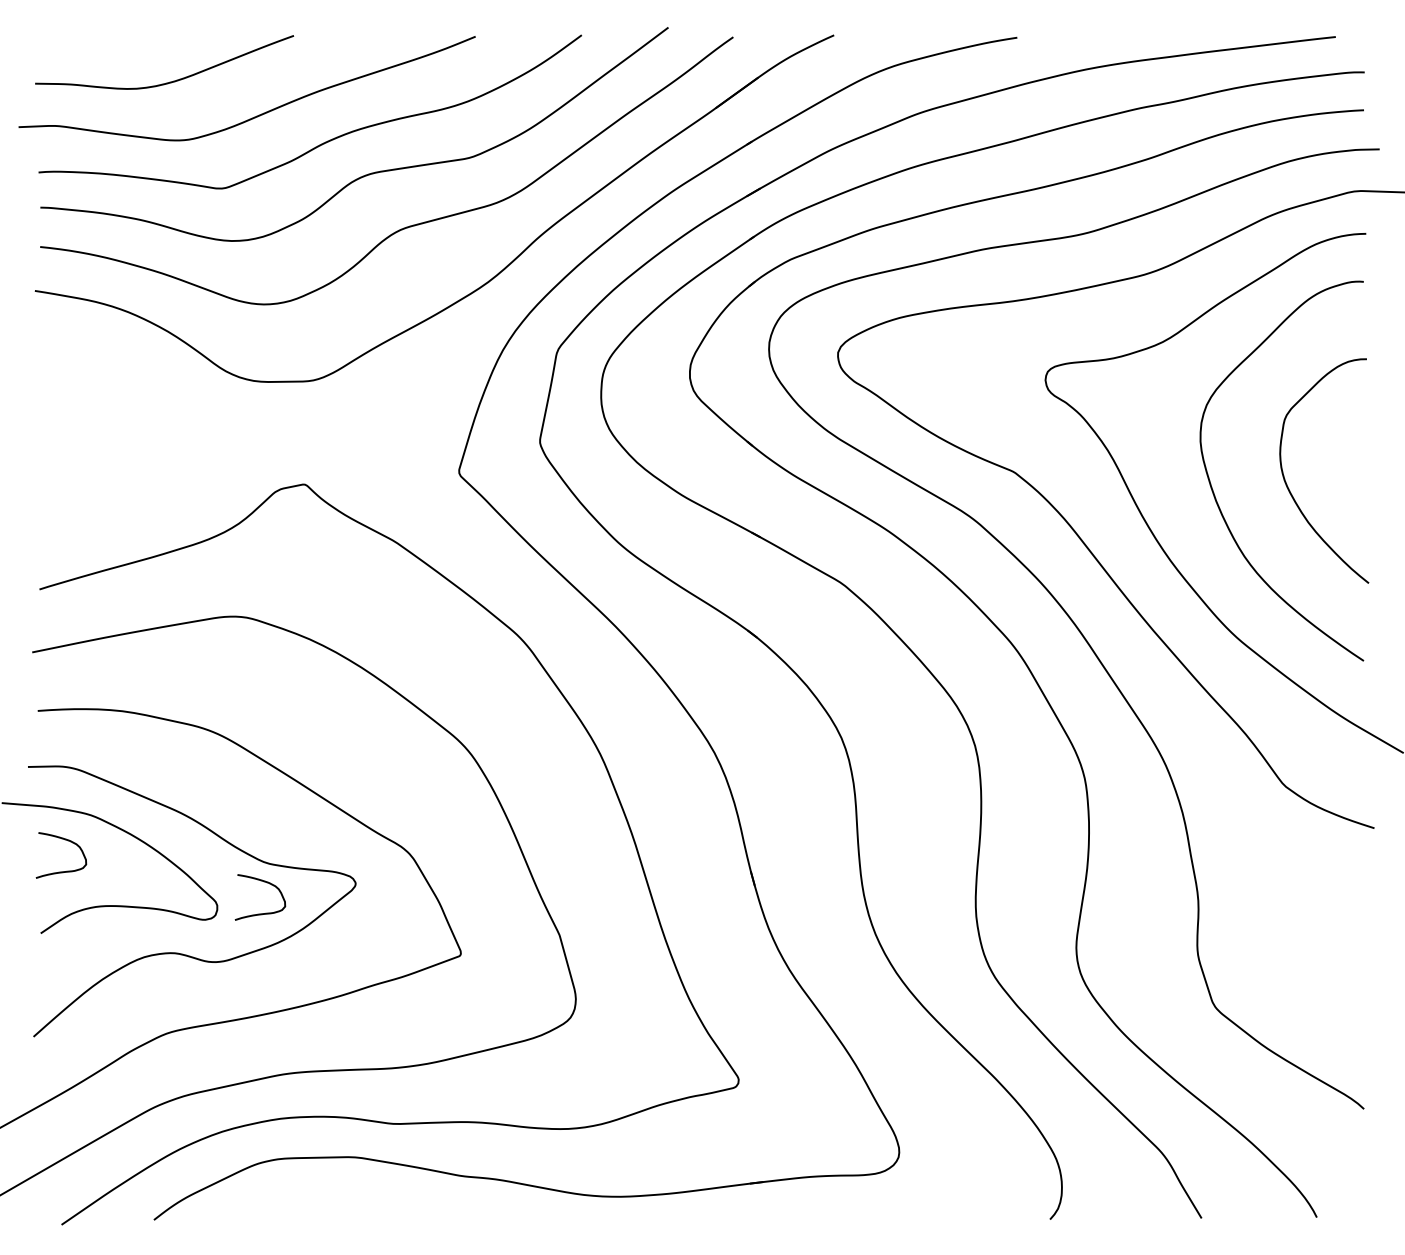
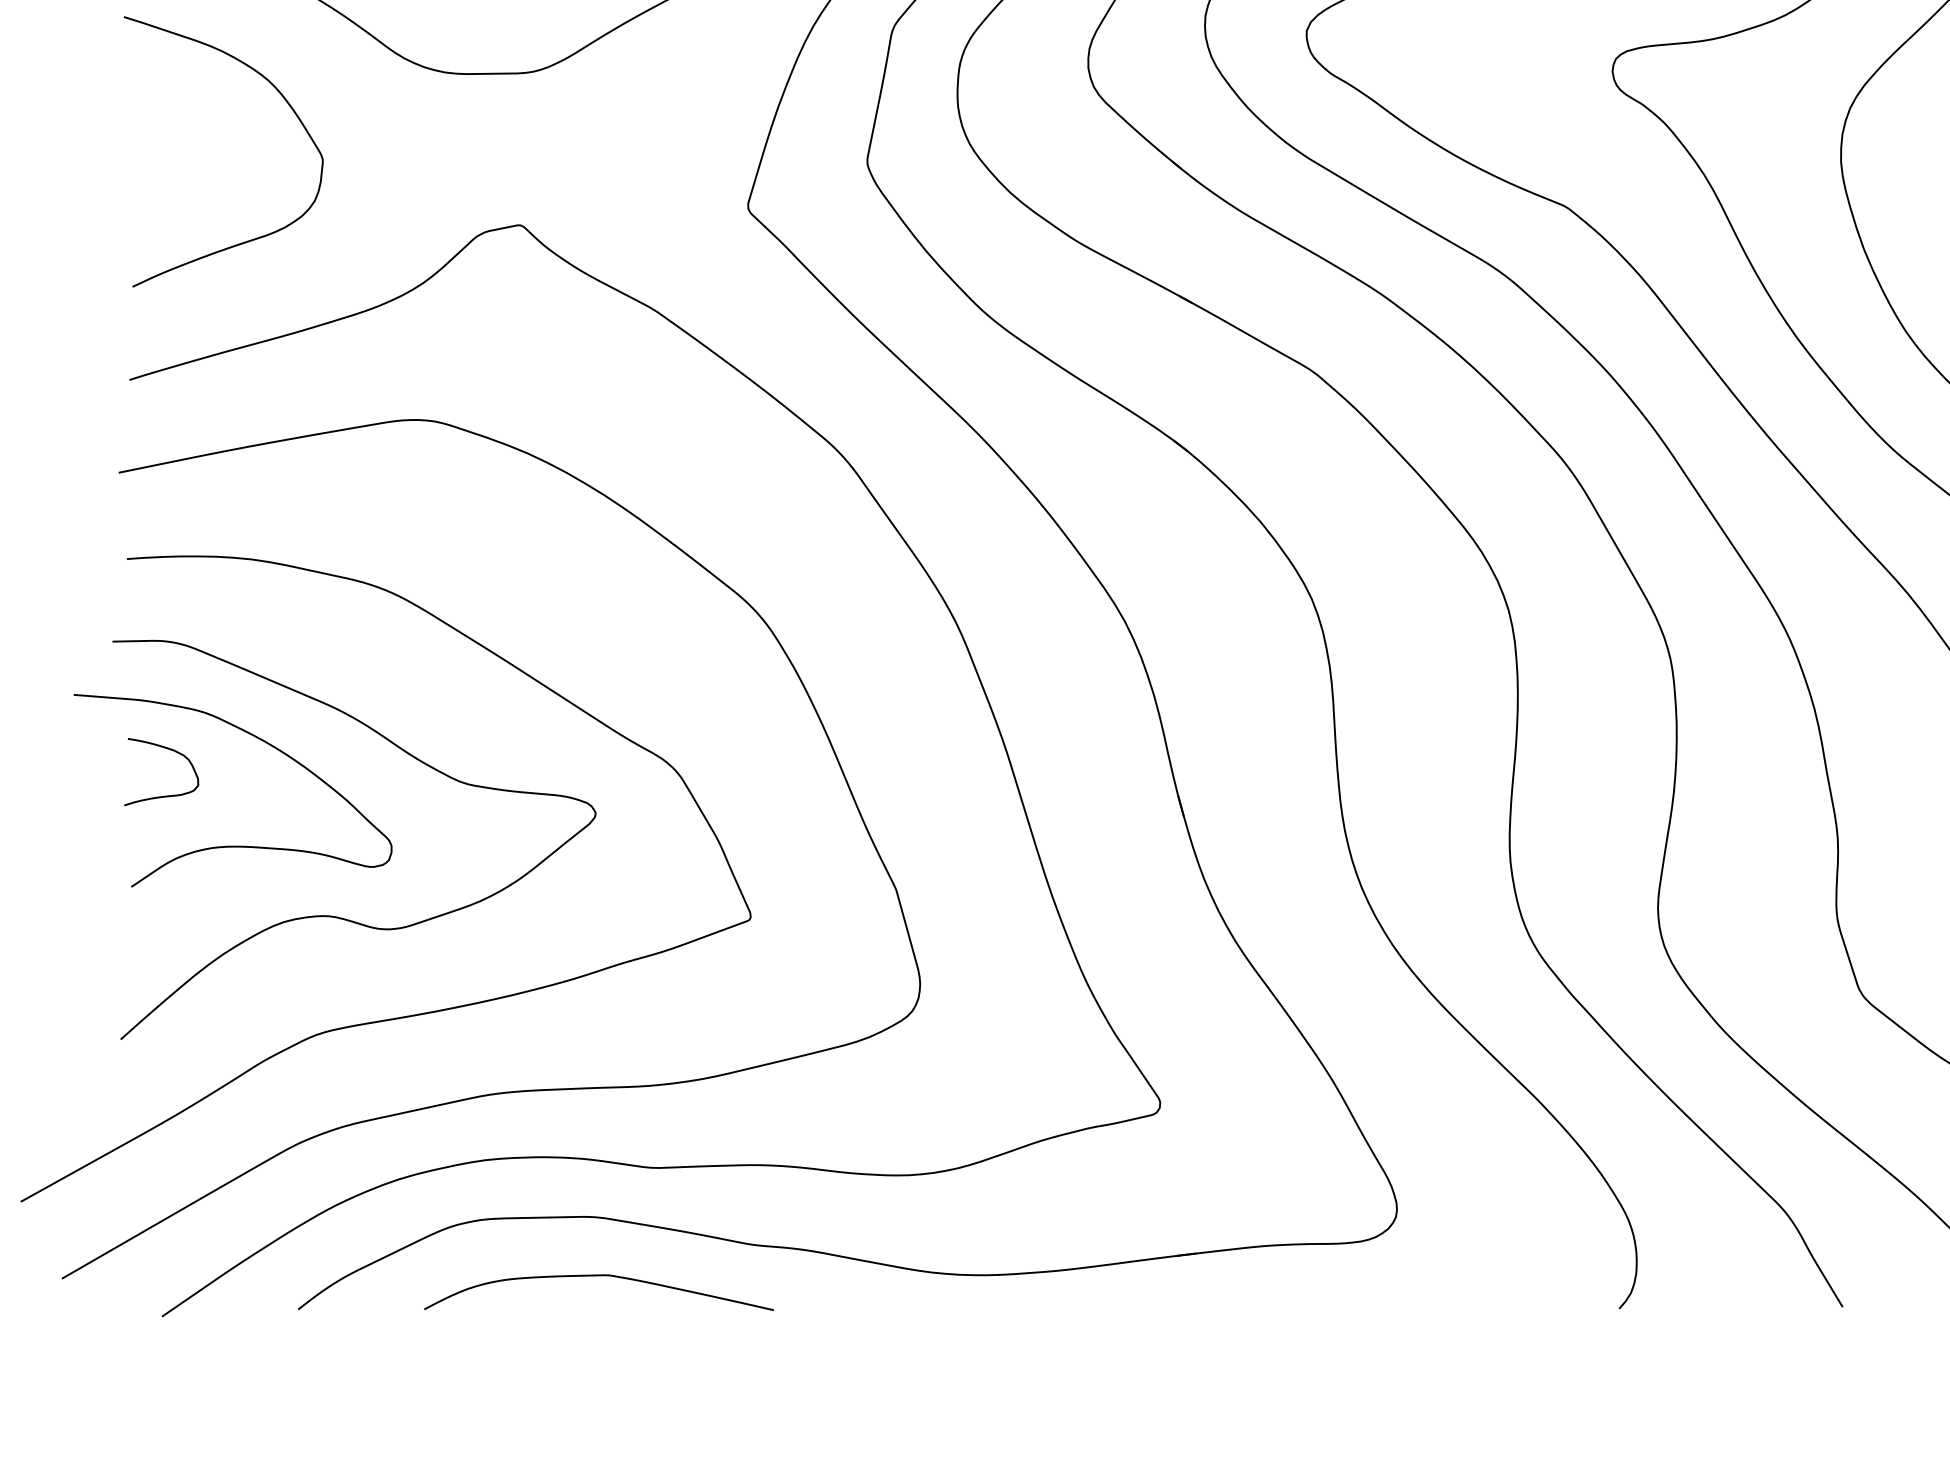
part: (145, 401) -> (285, 102), added
curve: (264, 882) -> (461, 811), removed
curve: (357, 1197) -> (598, 1276), added

